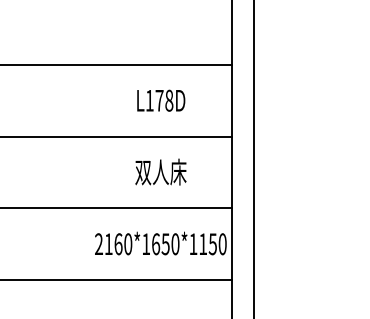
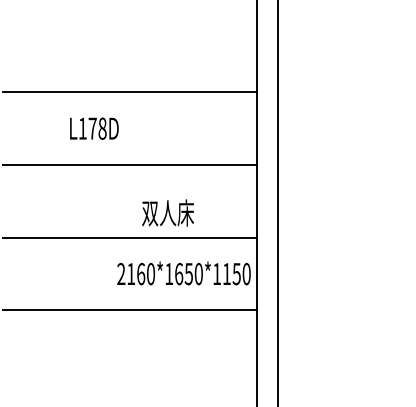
text: (161, 100) -> (94, 128), moved
text: (160, 171) -> (167, 212), moved

